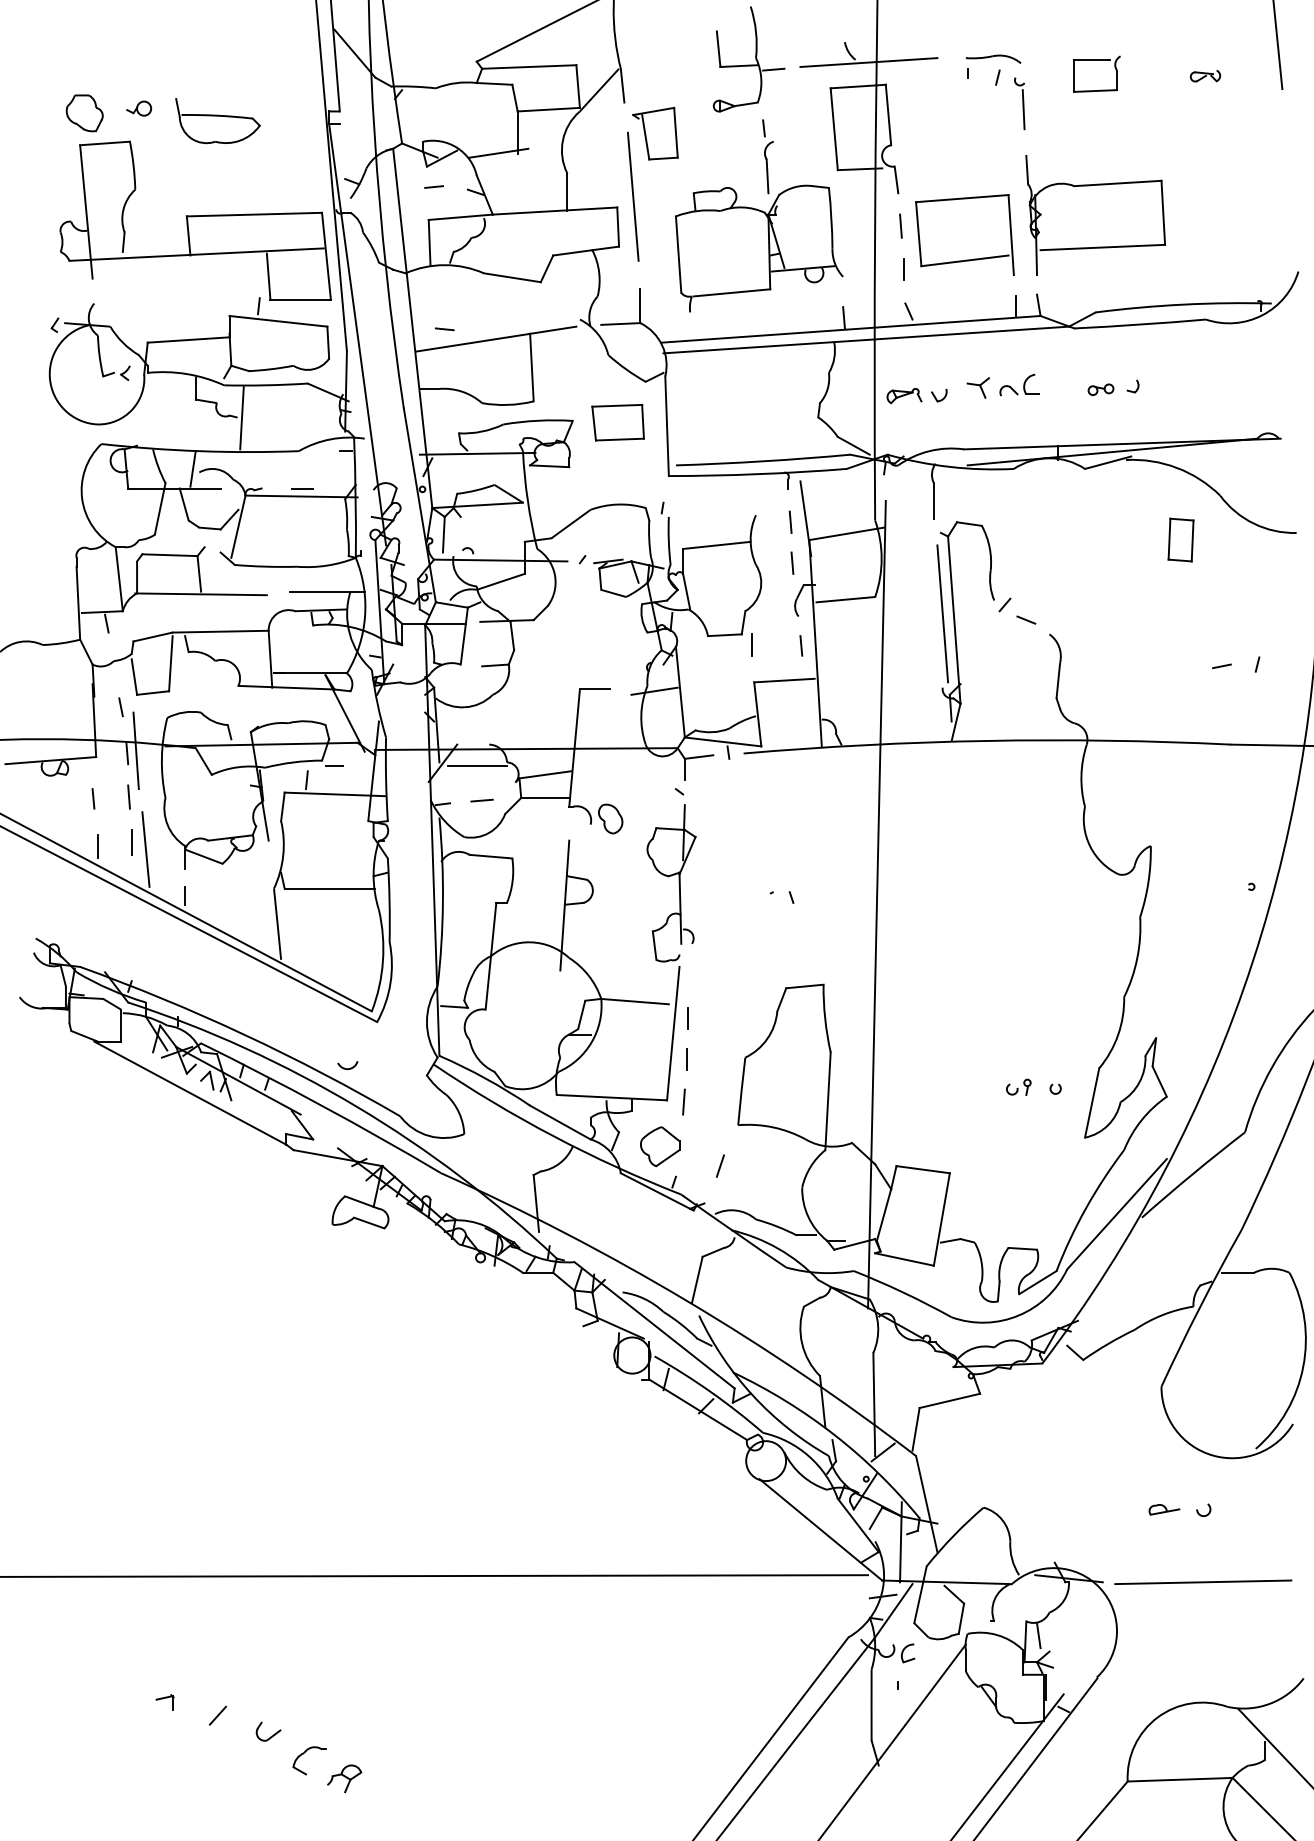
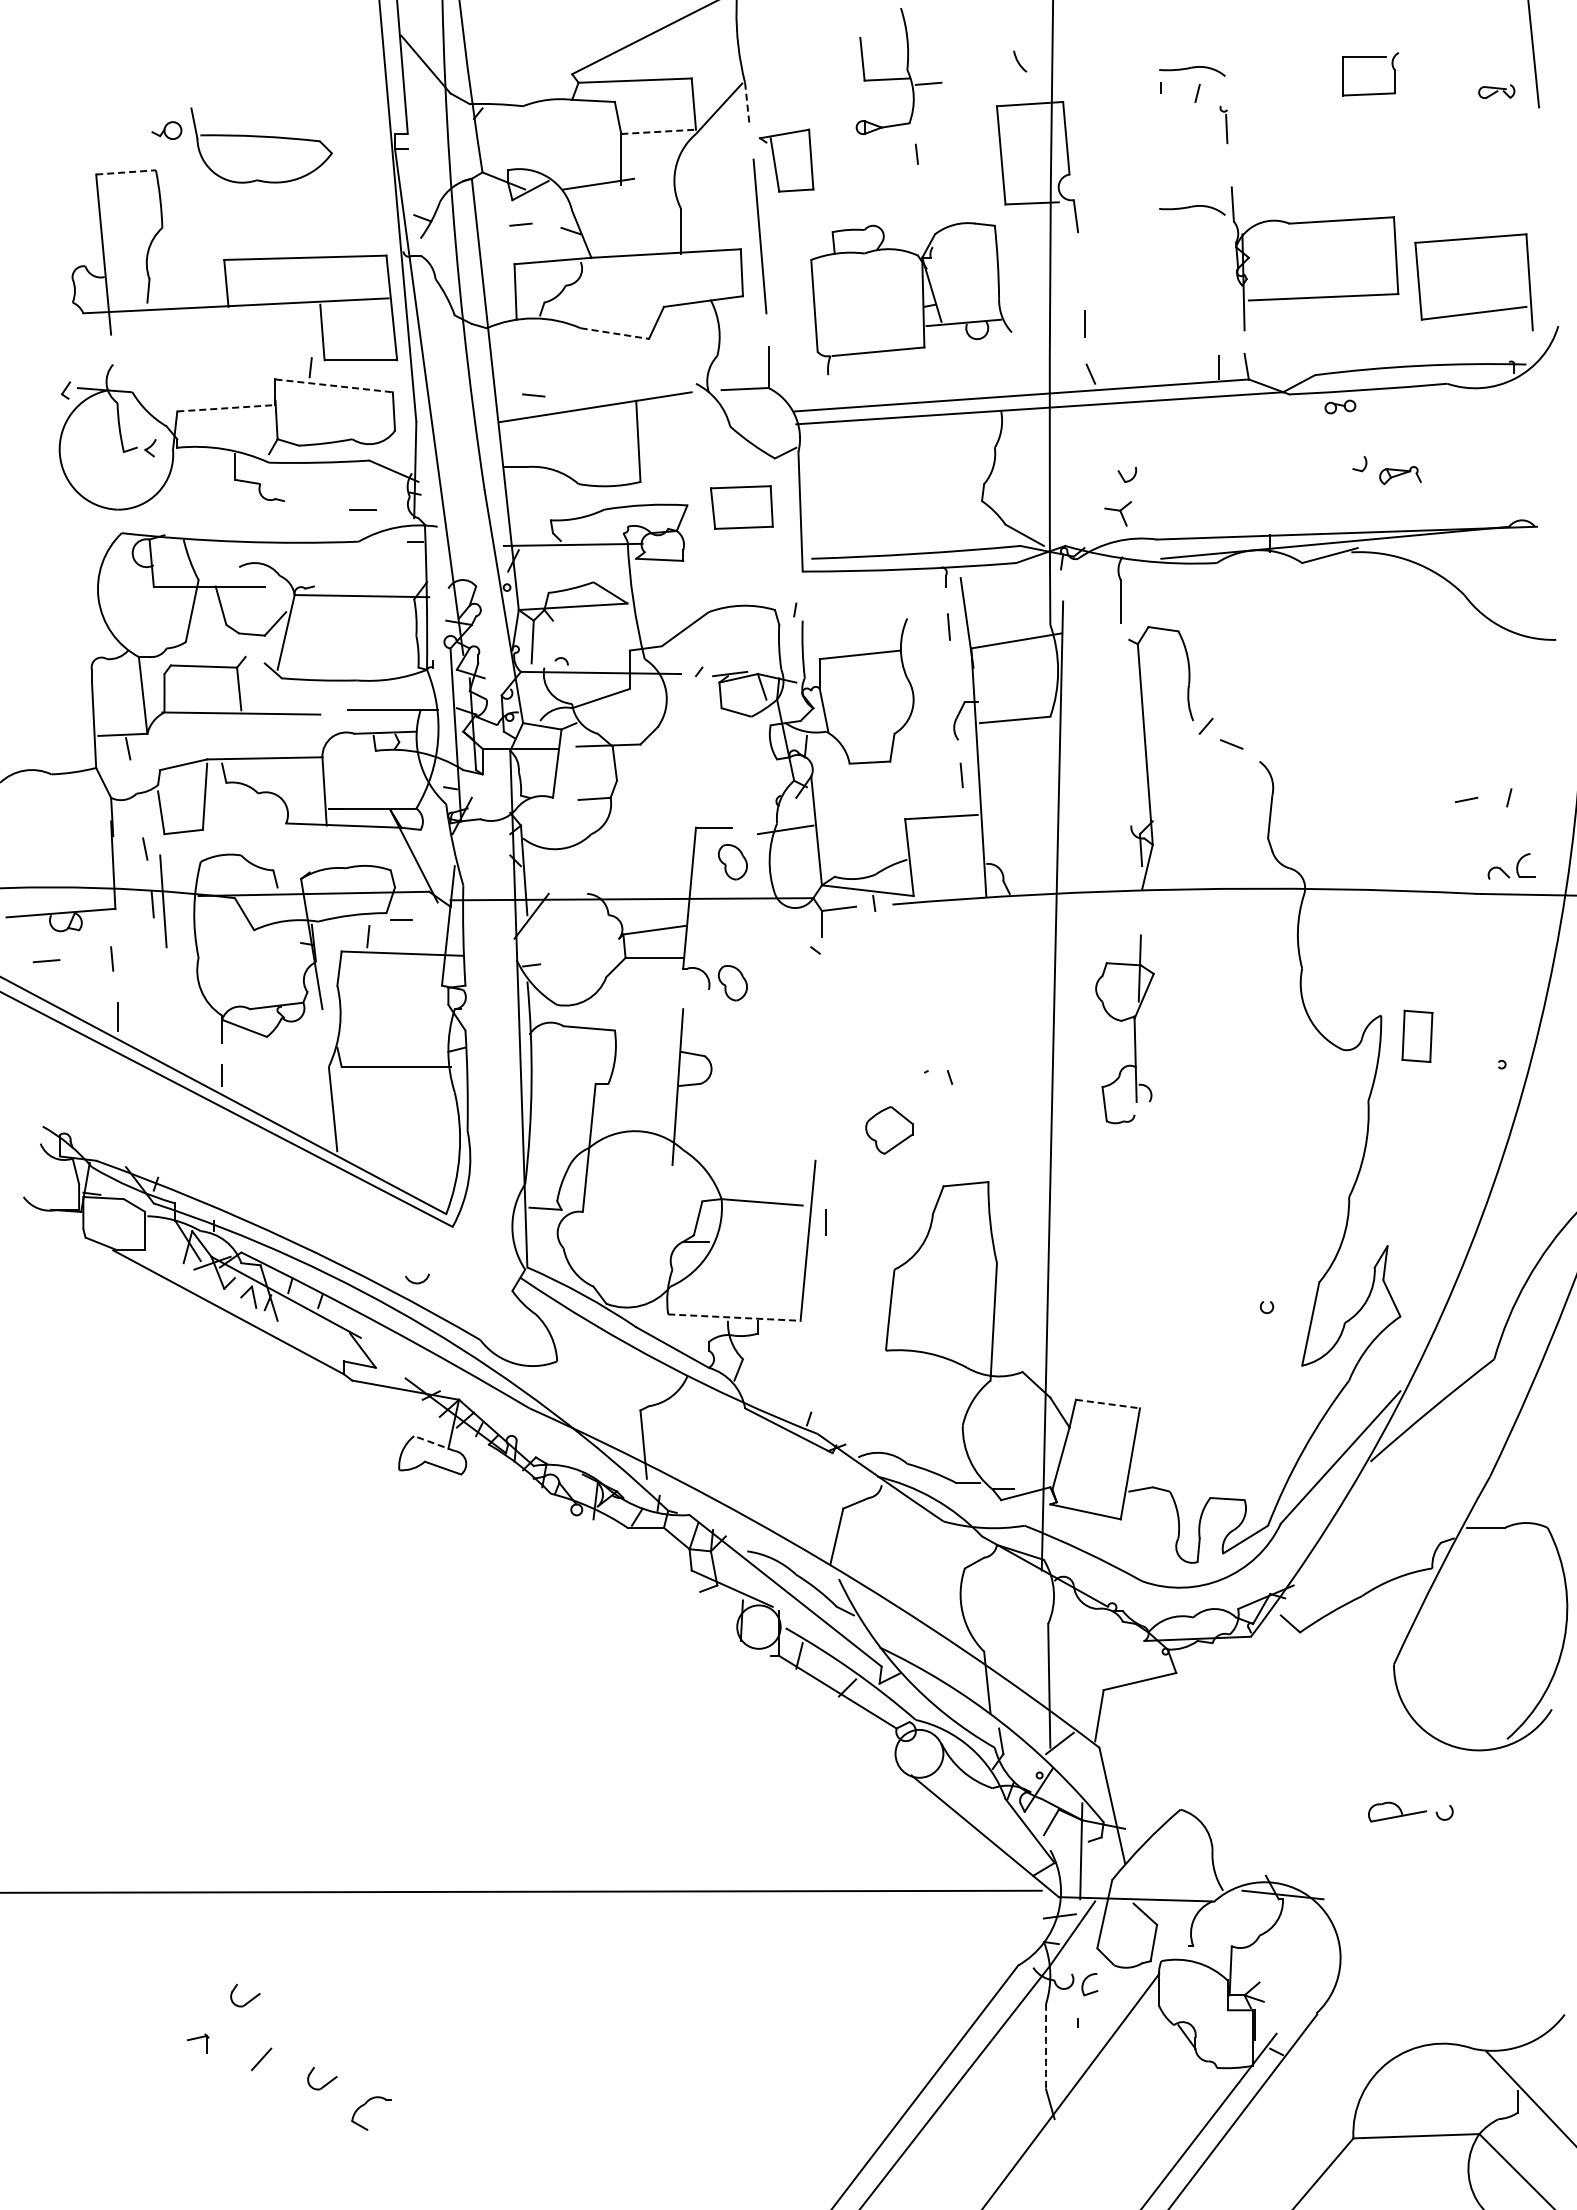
part: (1096, 60) -> (1370, 57), moved
line: (868, 61) -> (1042, 74), removed
part: (1205, 76) -> (1496, 91), moved
line: (622, 86) -> (747, 103), solid -> dashed
part: (1019, 103) -> (1223, 124), size x0.6
line: (549, 109) -> (659, 131), solid -> dashed
part: (84, 112) -> (101, 135), removed
part: (217, 121) -> (261, 145), size x1.4
line: (105, 143) -> (126, 172), solid -> dashed
part: (768, 167) -> (922, 201), removed
part: (993, 175) -> (1192, 210), added
line: (901, 226) -> (1081, 271), removed
part: (968, 259) -> (1478, 311), moved
line: (512, 277) -> (614, 333), solid -> dashed
line: (843, 317) -> (1012, 381), removed
line: (278, 321) -> (334, 385), solid -> dashed
line: (188, 340) -> (226, 408), solid -> dashed
part: (1019, 385) -> (1511, 866), moved
part: (977, 387) -> (1117, 513), moved
part: (1101, 389) -> (1340, 406), moved
part: (904, 396) -> (1400, 475), moved
line: (242, 417) -> (290, 501), removed
line: (192, 468) -> (231, 562), removed
line: (302, 488) -> (362, 509), moved
part: (1181, 539) -> (1417, 1035), moved
line: (792, 562) -> (951, 675), removed
line: (942, 613) -> (1131, 736), removed
line: (752, 645) -> (903, 774), removed
part: (610, 718) -> (732, 862), added
line: (477, 765) -> (573, 919), removed
line: (128, 796) -> (154, 956), removed
line: (482, 800) -> (46, 961), moved
line: (132, 842) -> (158, 1011), removed
line: (145, 849) -> (174, 1019), removed
part: (670, 876) -> (1123, 1021), moved
line: (686, 1059) -> (824, 1271), removed
part: (1018, 1087) -> (1222, 1305), removed
line: (612, 1097) -> (734, 1317), solid -> dashed
line: (683, 1101) -> (820, 1322), removed
part: (660, 1146) -> (889, 1130), moved
line: (720, 1165) -> (864, 1399), removed
line: (923, 1170) -> (1108, 1404), solid -> dashed
line: (362, 1202) -> (434, 1443), solid -> dashed
part: (1164, 1509) -> (1397, 1812), size x1.6
line: (1202, 1582) -> (1443, 1899), removed
line: (1038, 1635) -> (1246, 1963), removed
part: (206, 1667) -> (247, 2001), added
arc: (871, 1704) -> (1046, 2046), solid -> dashed
part: (344, 1779) -> (413, 2135), removed

